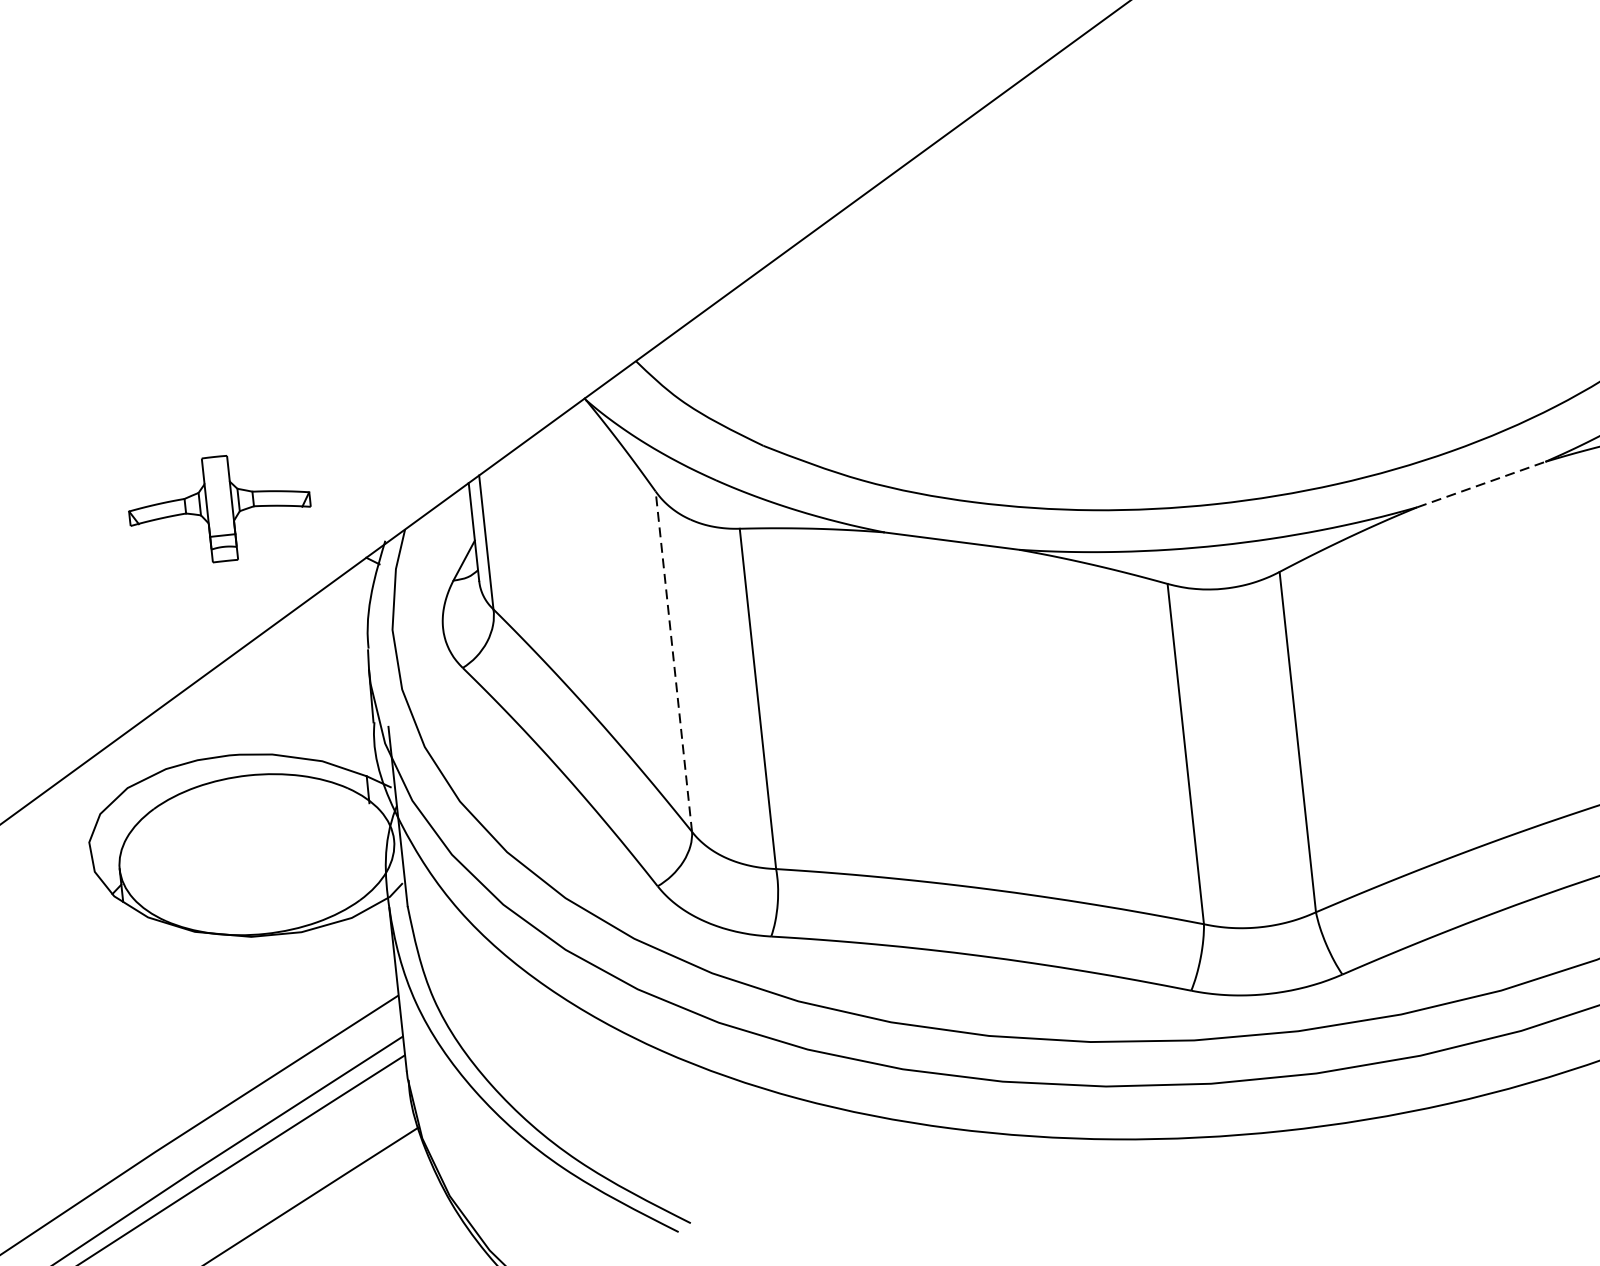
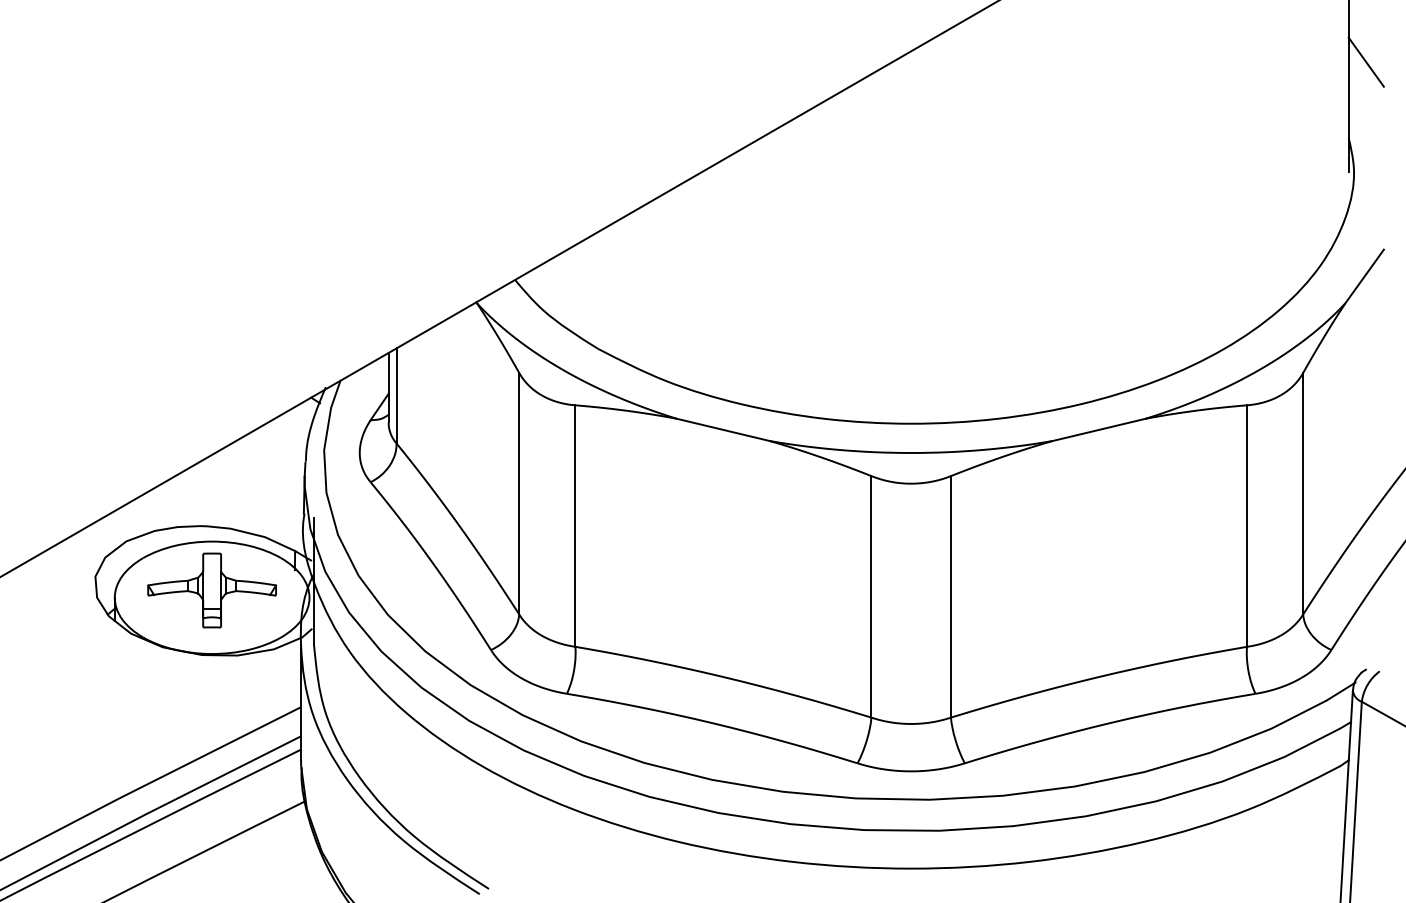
line: (1481, 483) -> (1099, 429), dashed -> solid
part: (220, 508) -> (212, 590), moved
line: (674, 661) -> (519, 493), dashed -> solid

